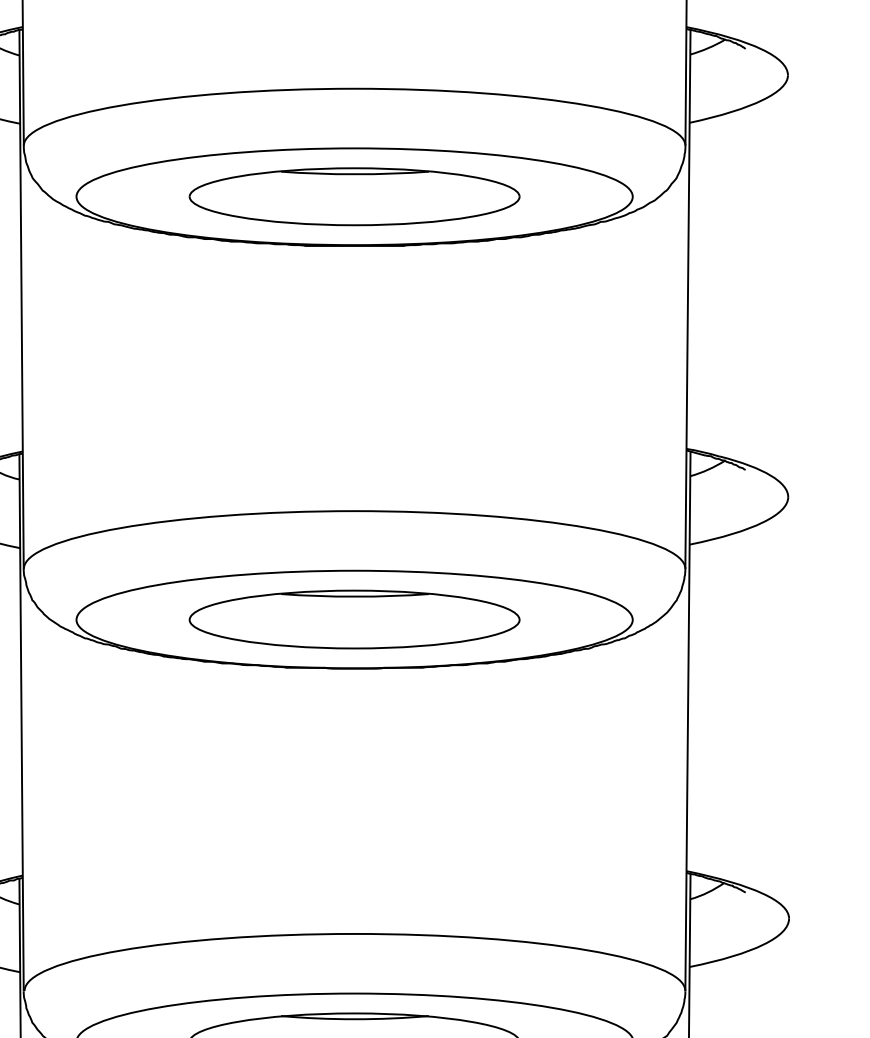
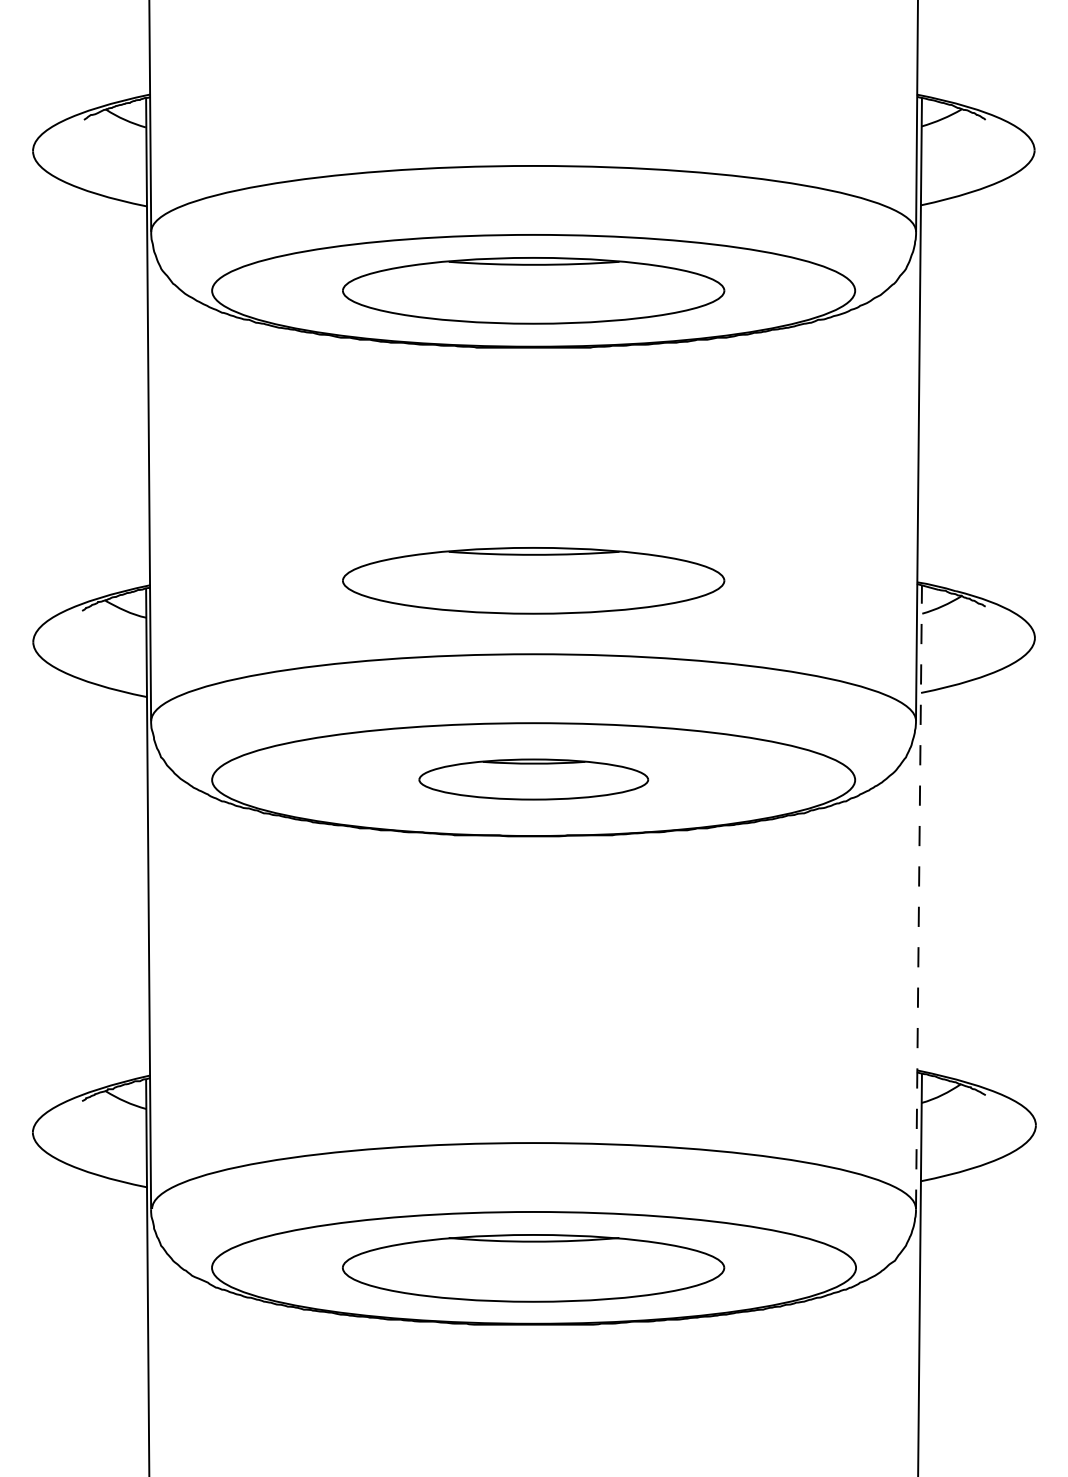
part: (354, 447) -> (533, 580), added
part: (354, 619) -> (533, 779), size x0.6
line: (687, 721) -> (918, 897), solid -> dashed

